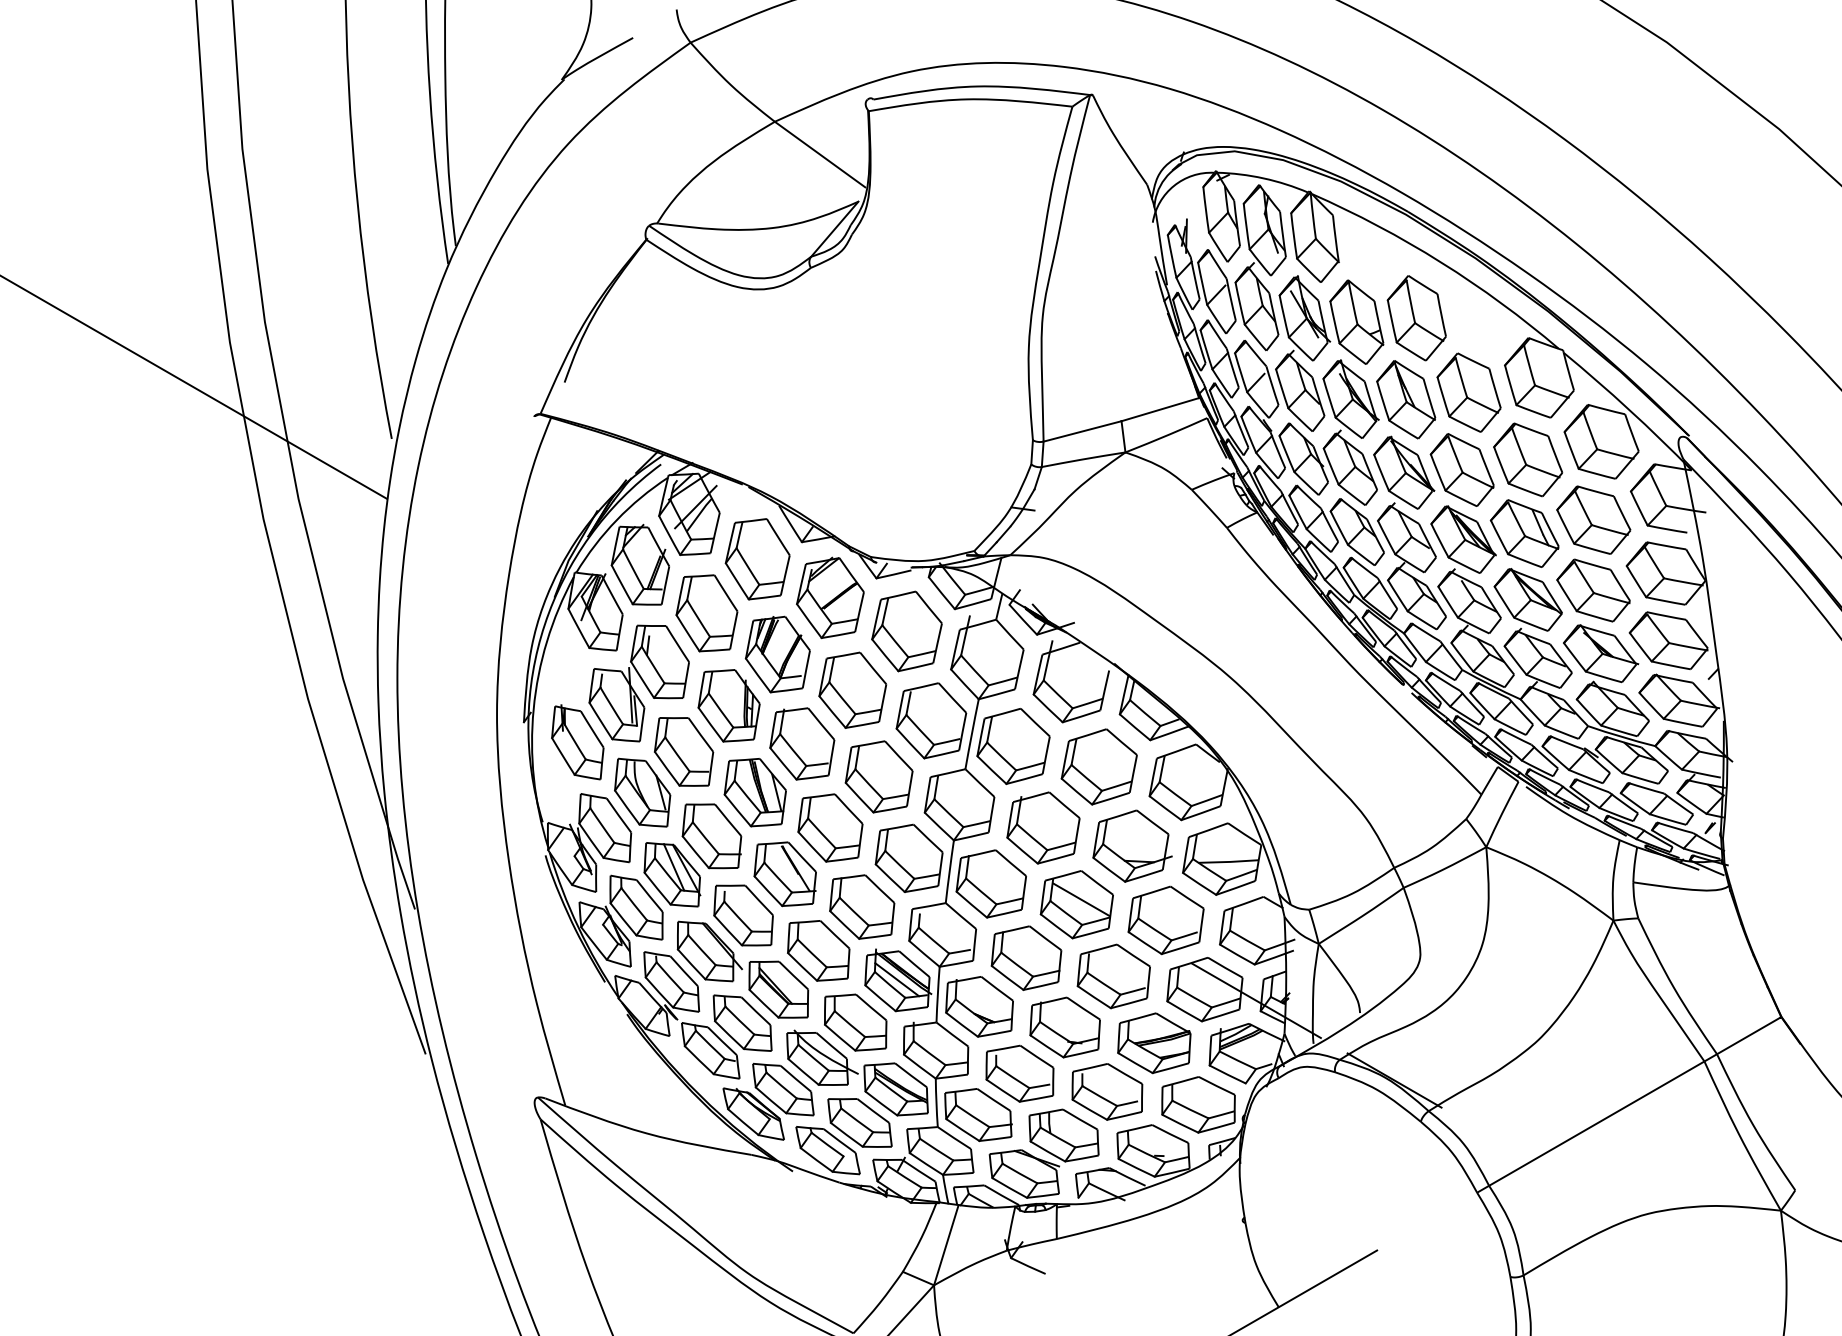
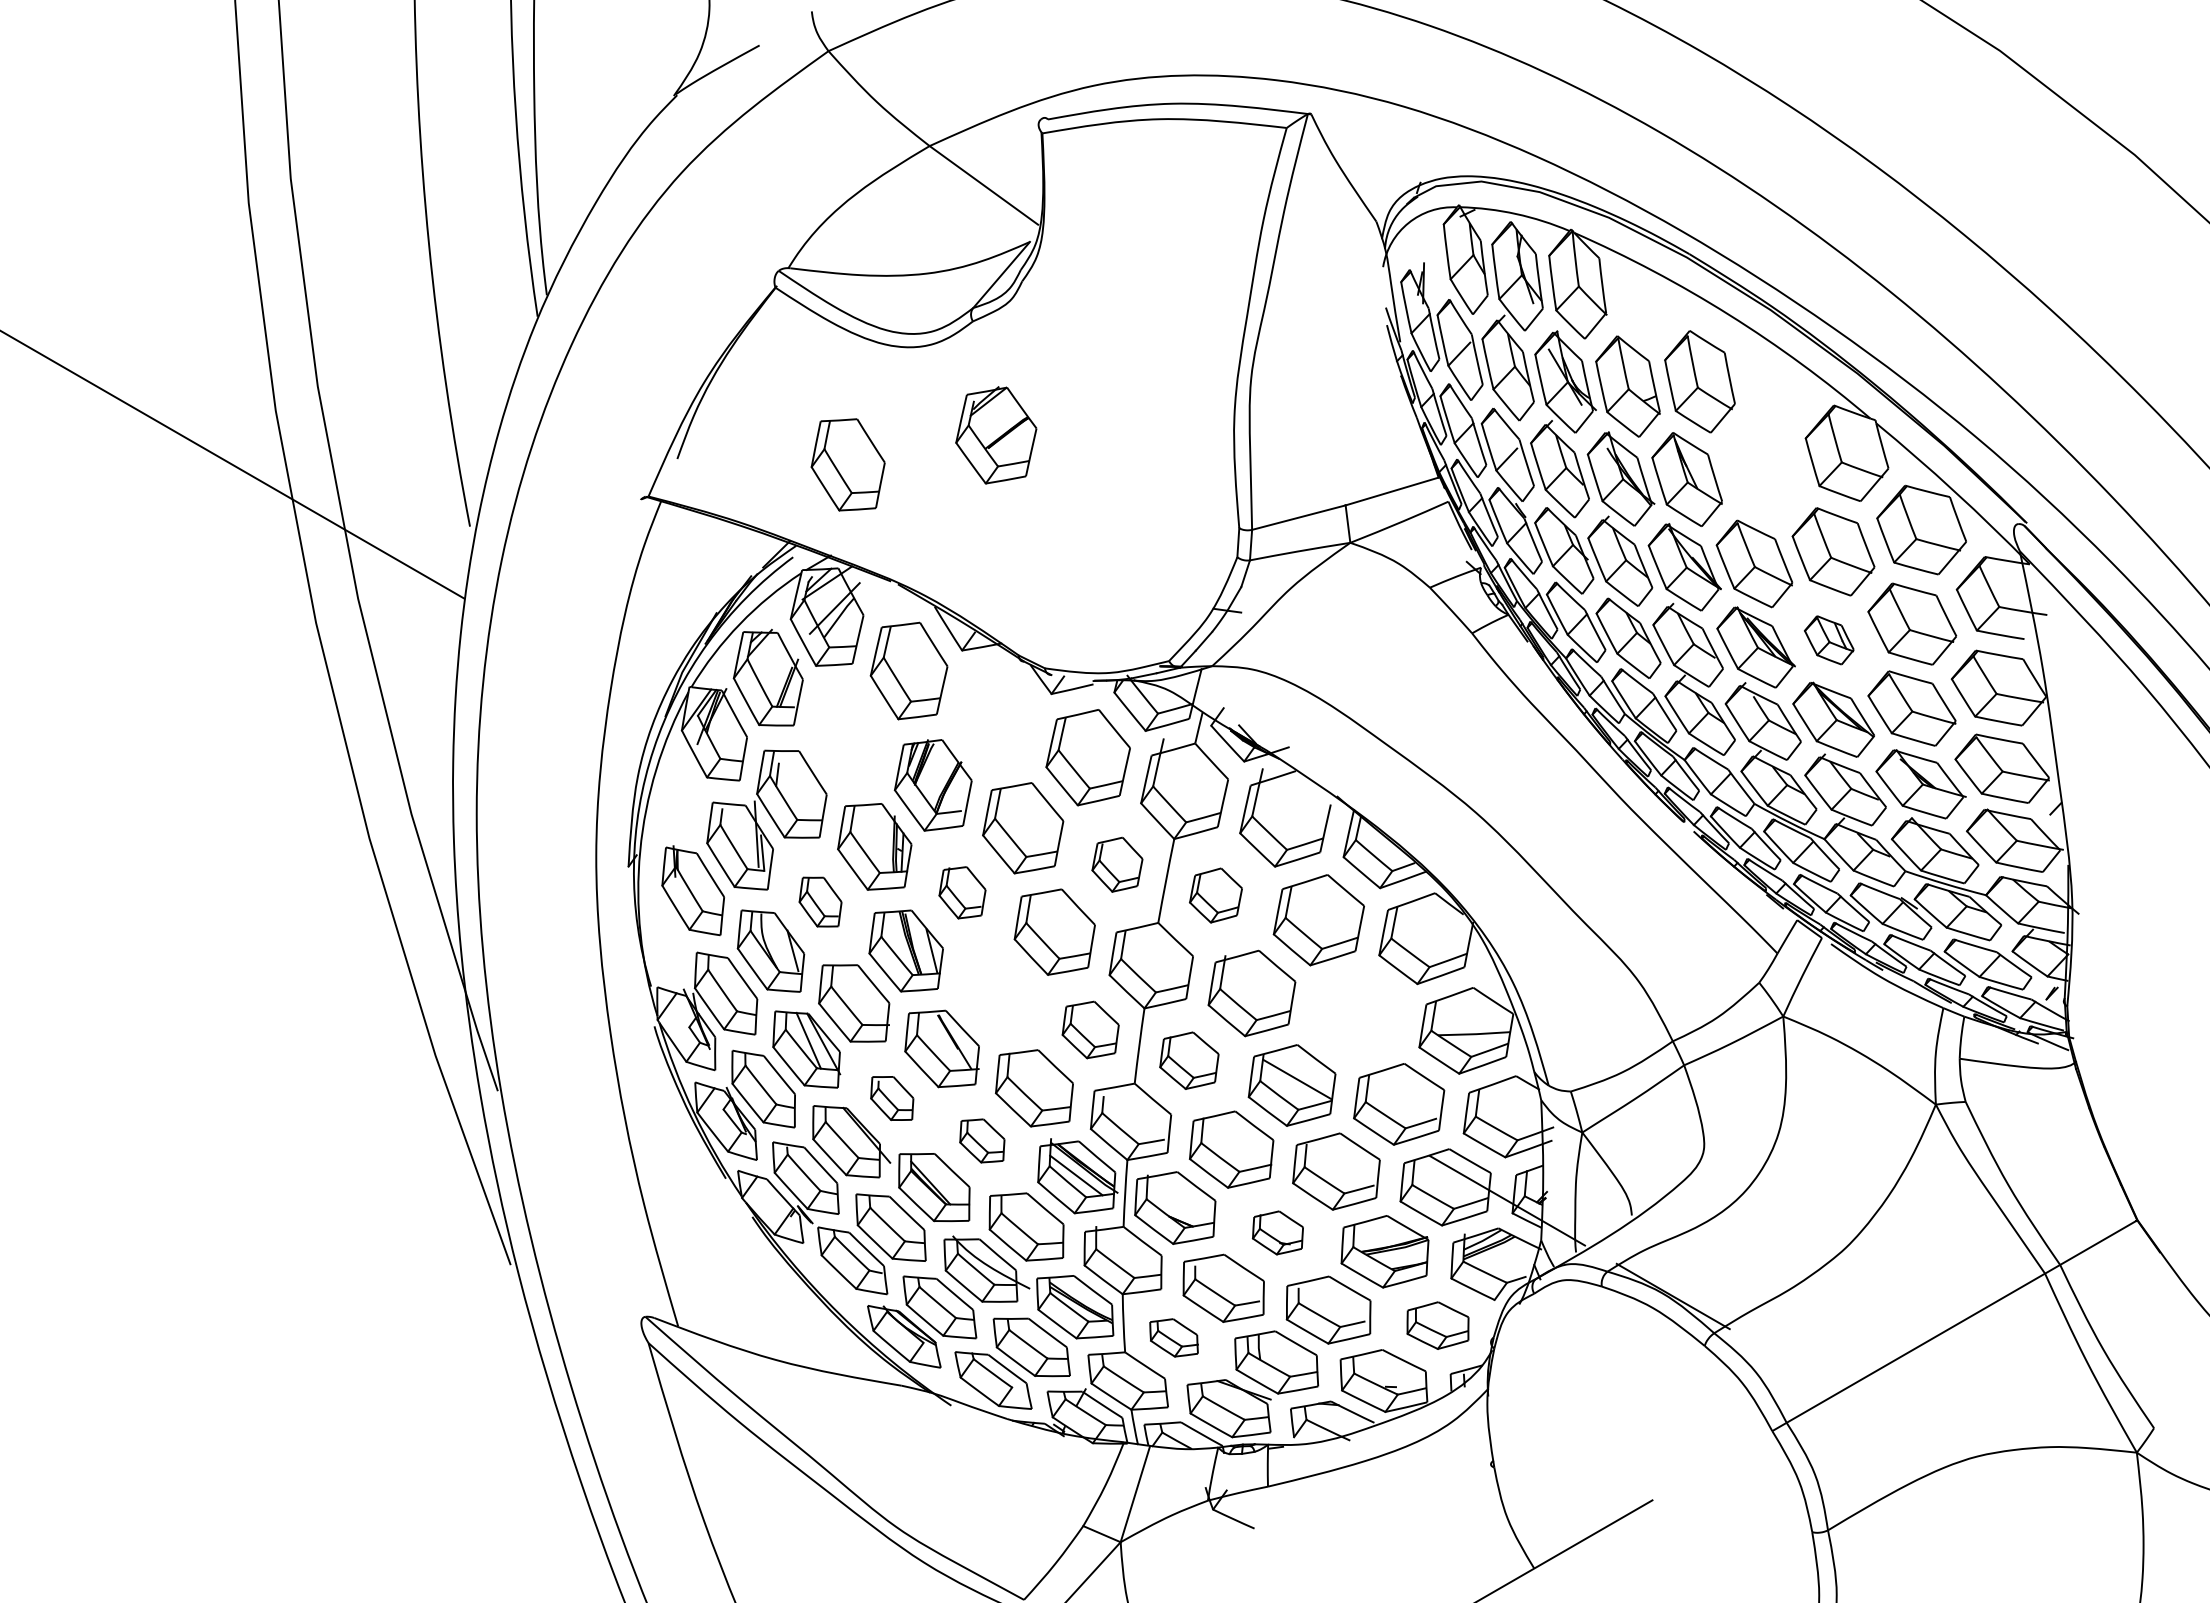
part: (1468, 392) -> (1762, 471), removed
part: (1523, 533) -> (1828, 640), size x0.6
part: (830, 597) -> (996, 435), moved
part: (706, 612) -> (847, 464), moved
part: (931, 720) -> (1117, 864), size x0.6
part: (802, 743) -> (962, 892), size x0.6
part: (1013, 746) -> (1215, 895), size x0.6
part: (683, 751) -> (820, 901), size x0.6
part: (829, 828) -> (995, 993), removed
part: (1132, 846) -> (1358, 1015), removed
part: (908, 858) -> (1090, 1029), size x0.7
part: (991, 883) -> (1189, 1060), size x0.7
part: (743, 915) -> (892, 1098), size x0.6
part: (818, 950) -> (982, 1140), size x0.6
part: (1064, 1027) -> (1277, 1232), size x0.6
part: (1198, 1104) -> (1437, 1325), size x0.7
part: (978, 1114) -> (1174, 1337), size x0.6

